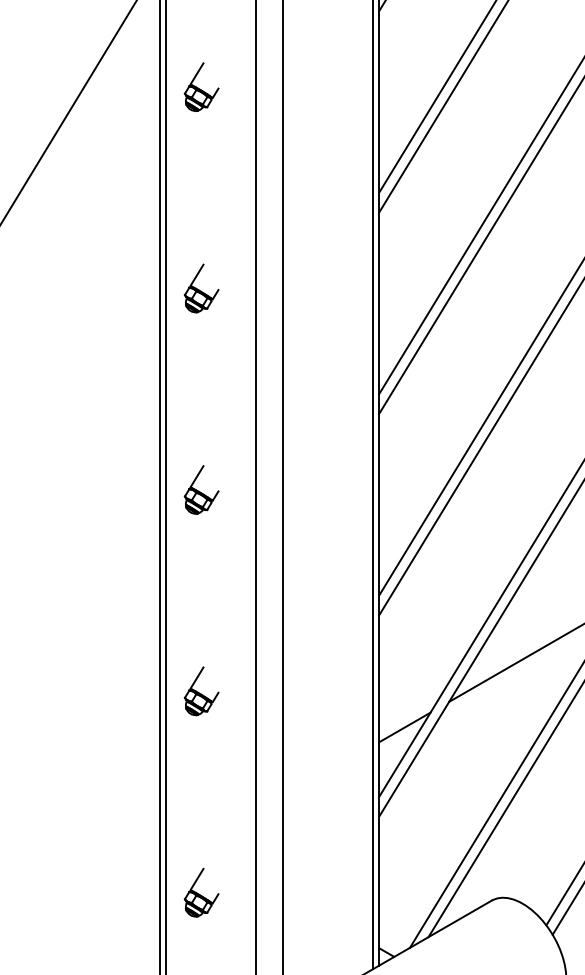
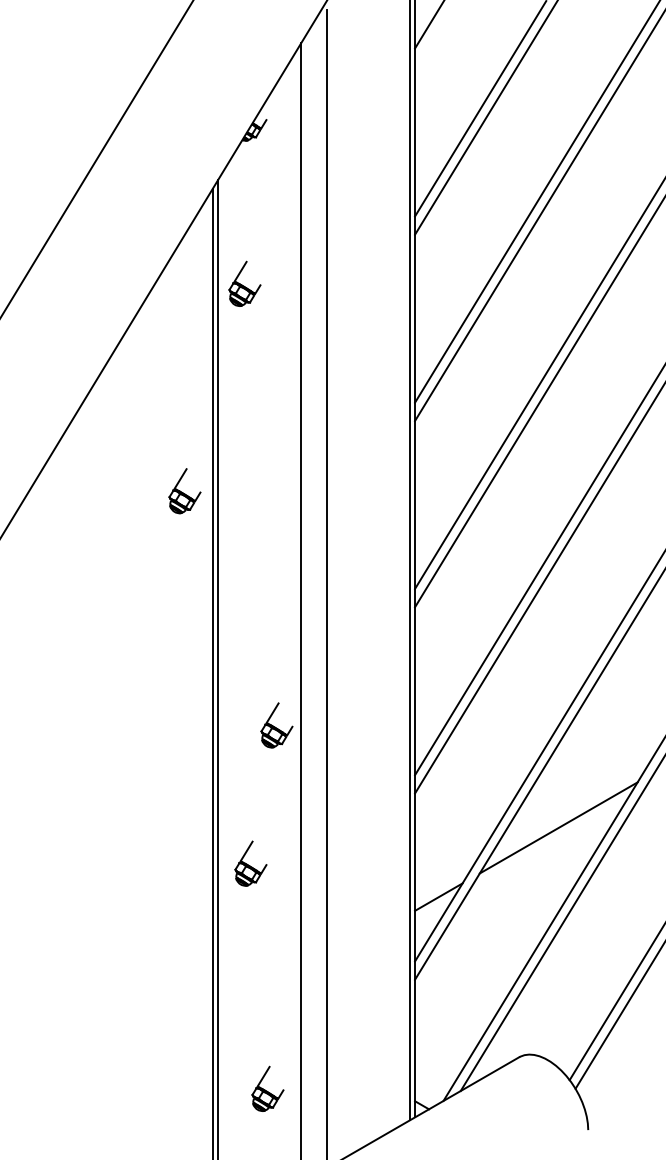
part: (201, 86) -> (244, 283), moved
part: (201, 288) -> (184, 491), moved
part: (201, 489) -> (276, 725), moved
part: (201, 892) -> (267, 1088), moved

